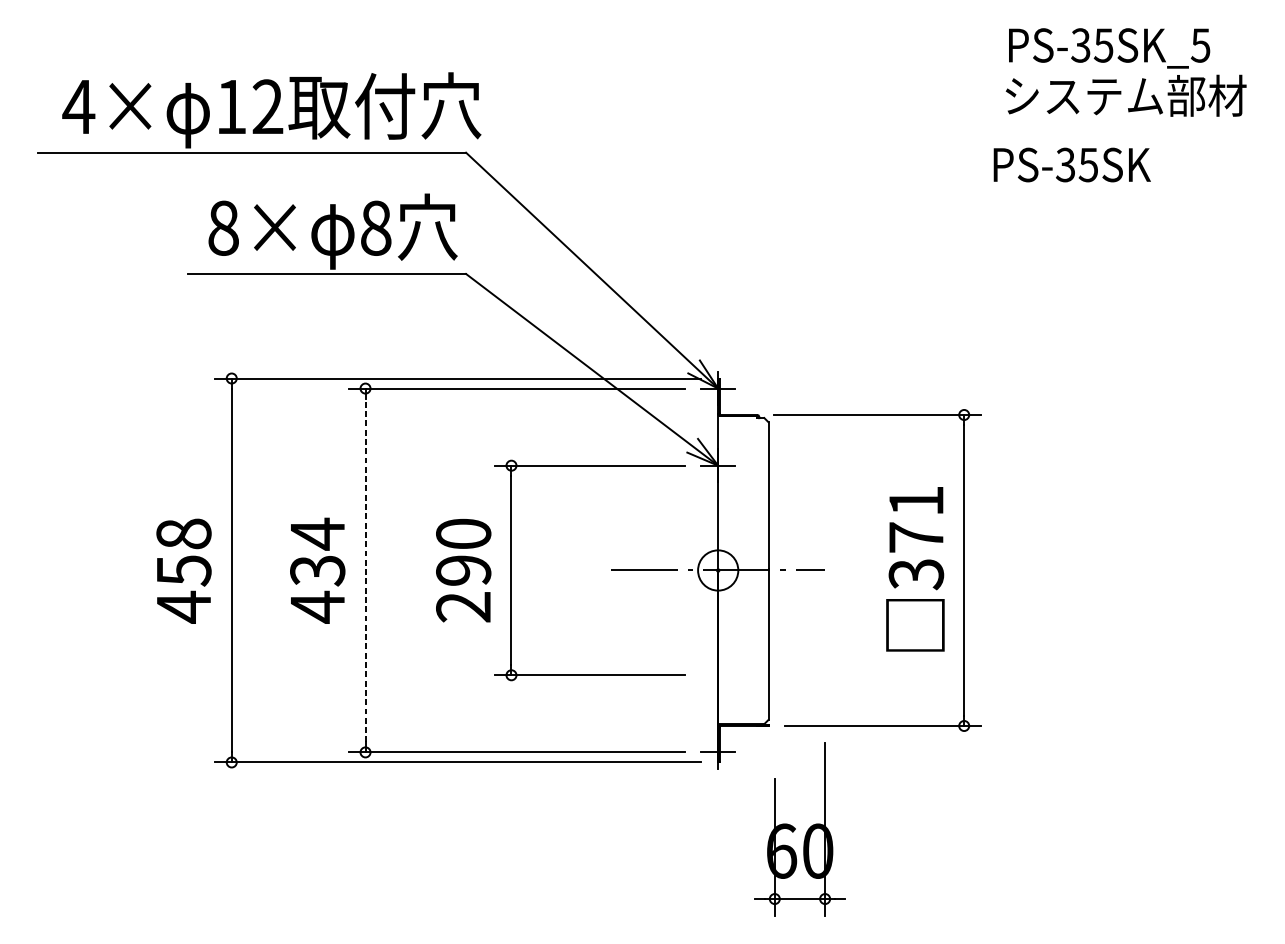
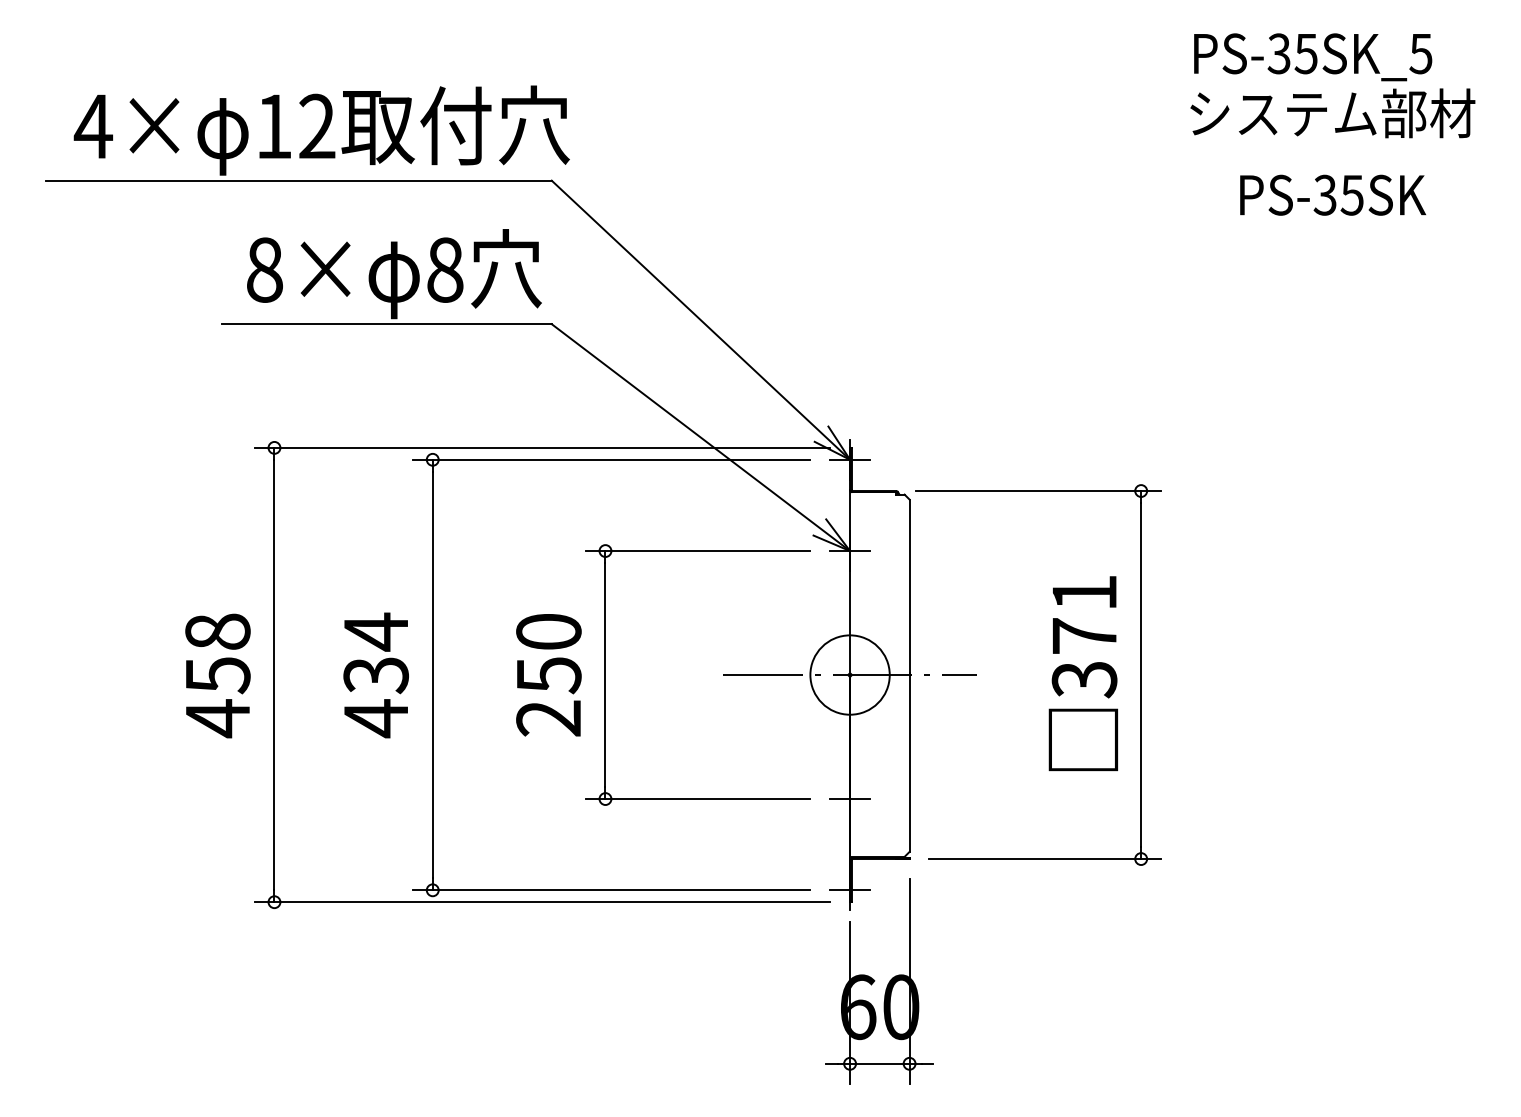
text: (1072, 164) -> (1333, 194), moved
line: (365, 570) -> (432, 674), dashed -> solid
text: (463, 570) -> (548, 675), 290 -> 250
circle: (717, 570) -> (849, 674), size x1.67
line: (717, 675) -> (849, 799), added
part: (799, 829) -> (879, 981), moved

